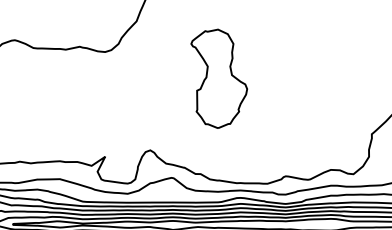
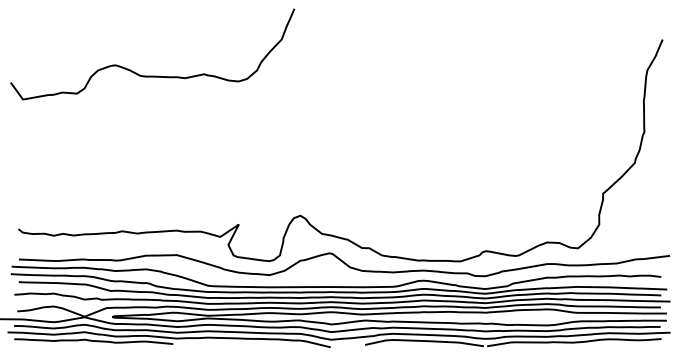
part: (219, 79) -> (394, 118), removed

